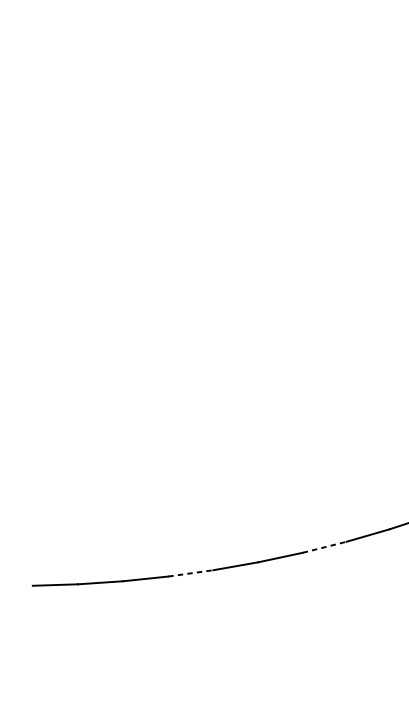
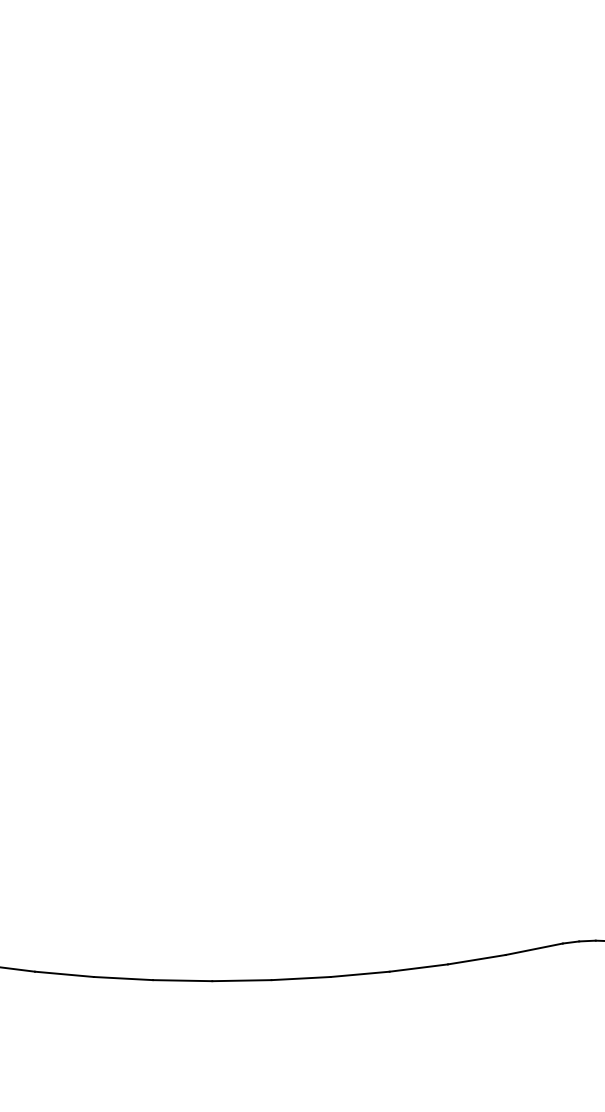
line: (324, 547) -> (360, 974), dashed -> solid
line: (190, 573) -> (182, 980), dashed -> solid

